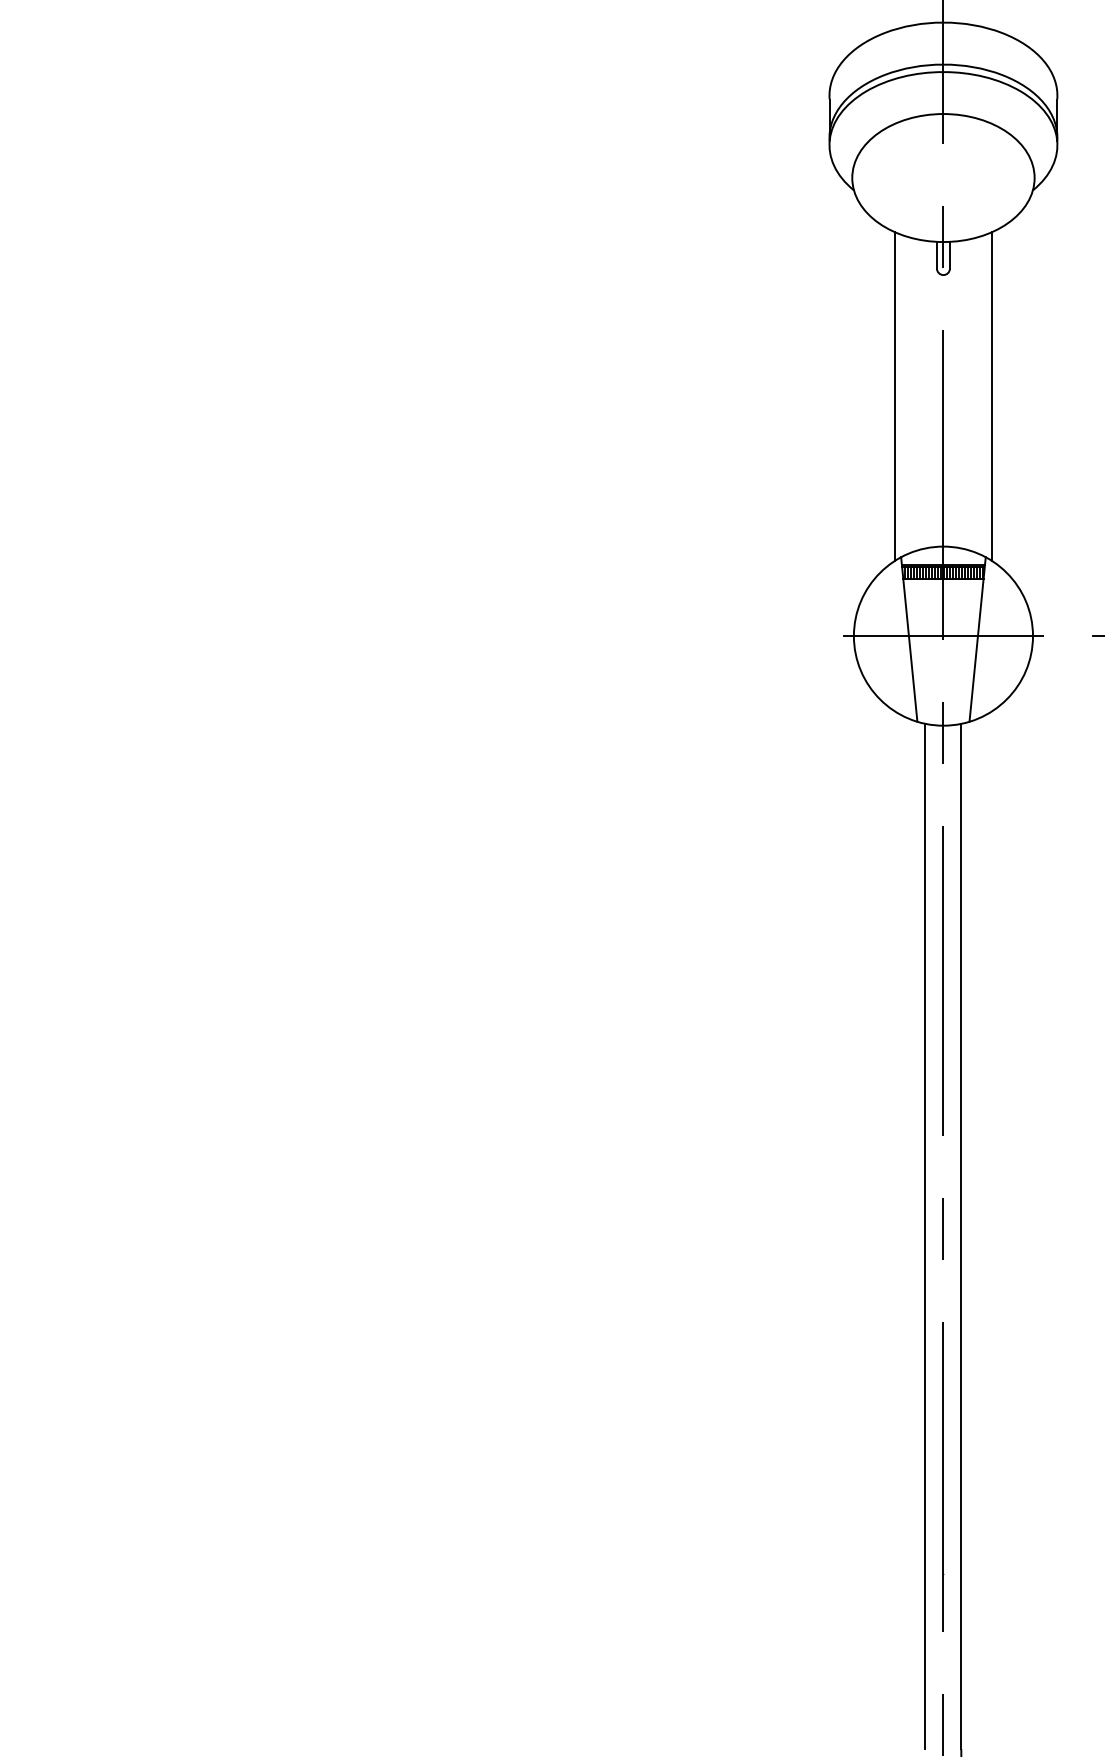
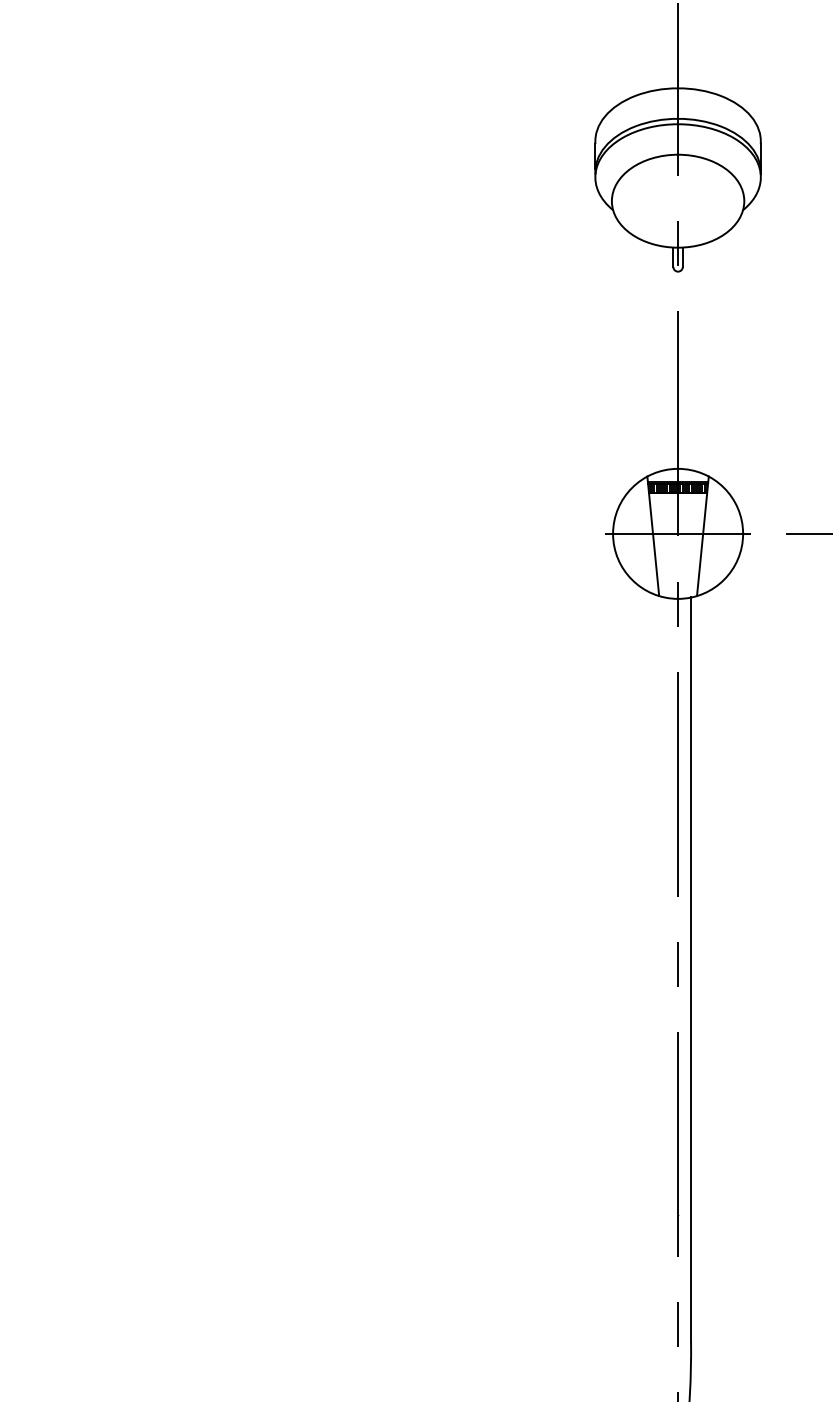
line: (894, 396) -> (642, 359), removed
line: (992, 396) -> (713, 359), removed
line: (924, 1236) -> (664, 969), removed

